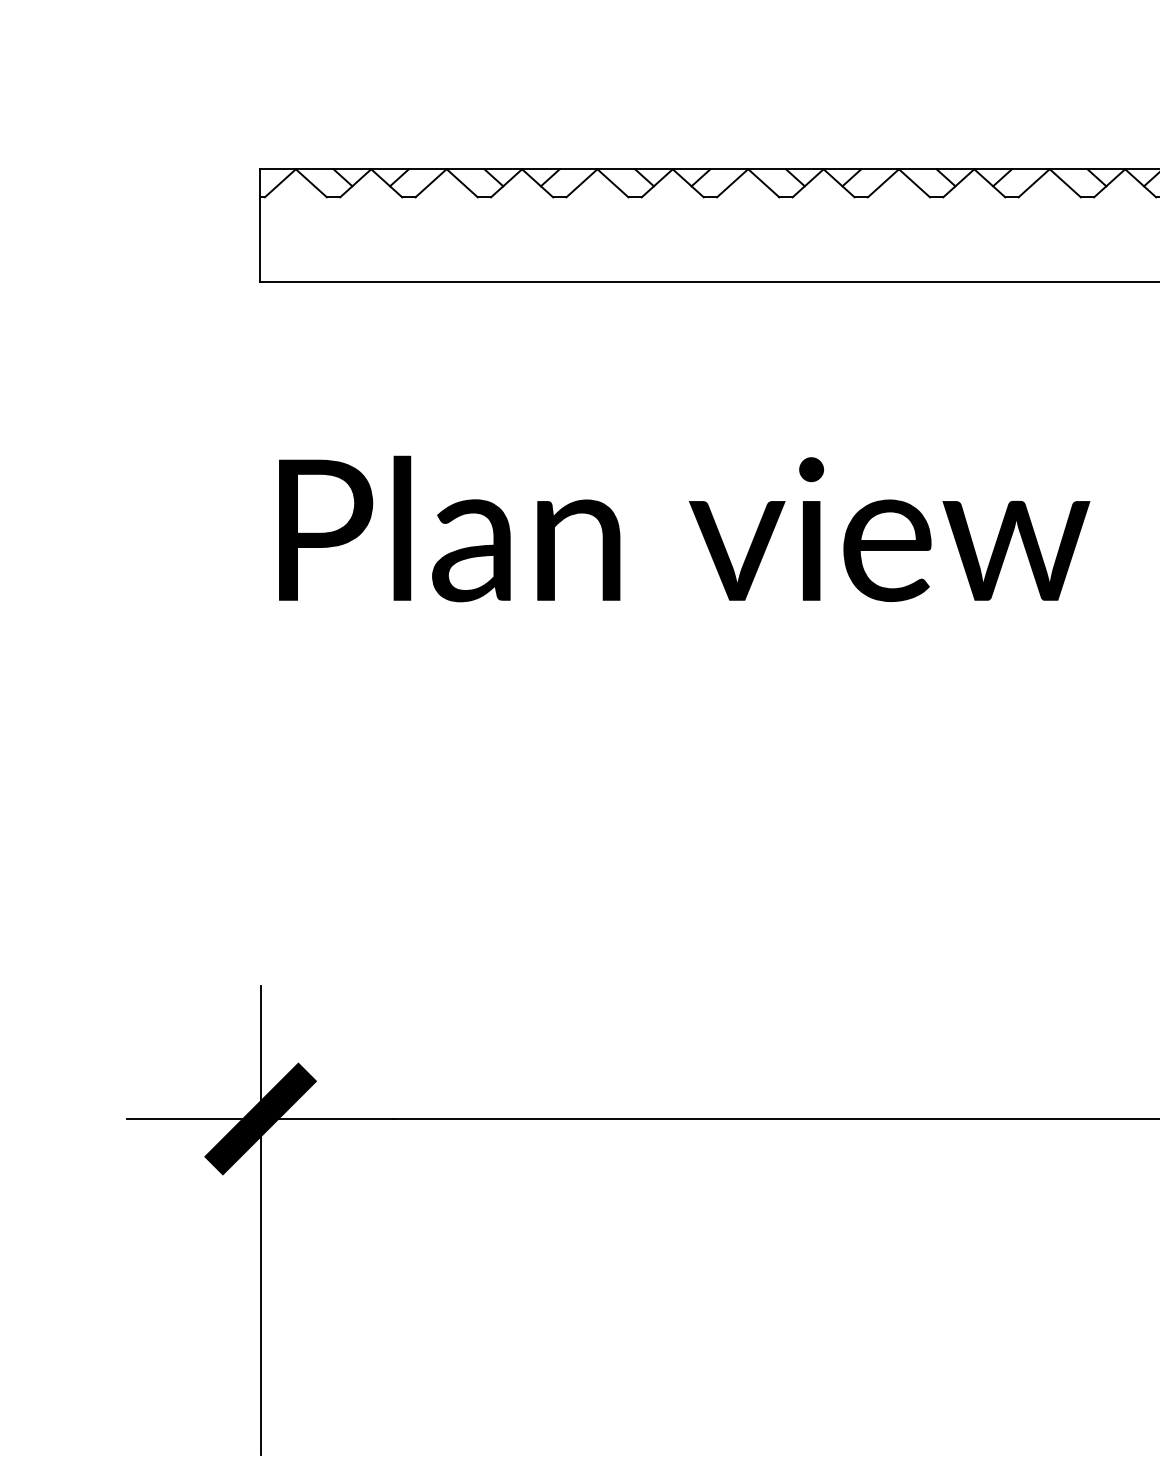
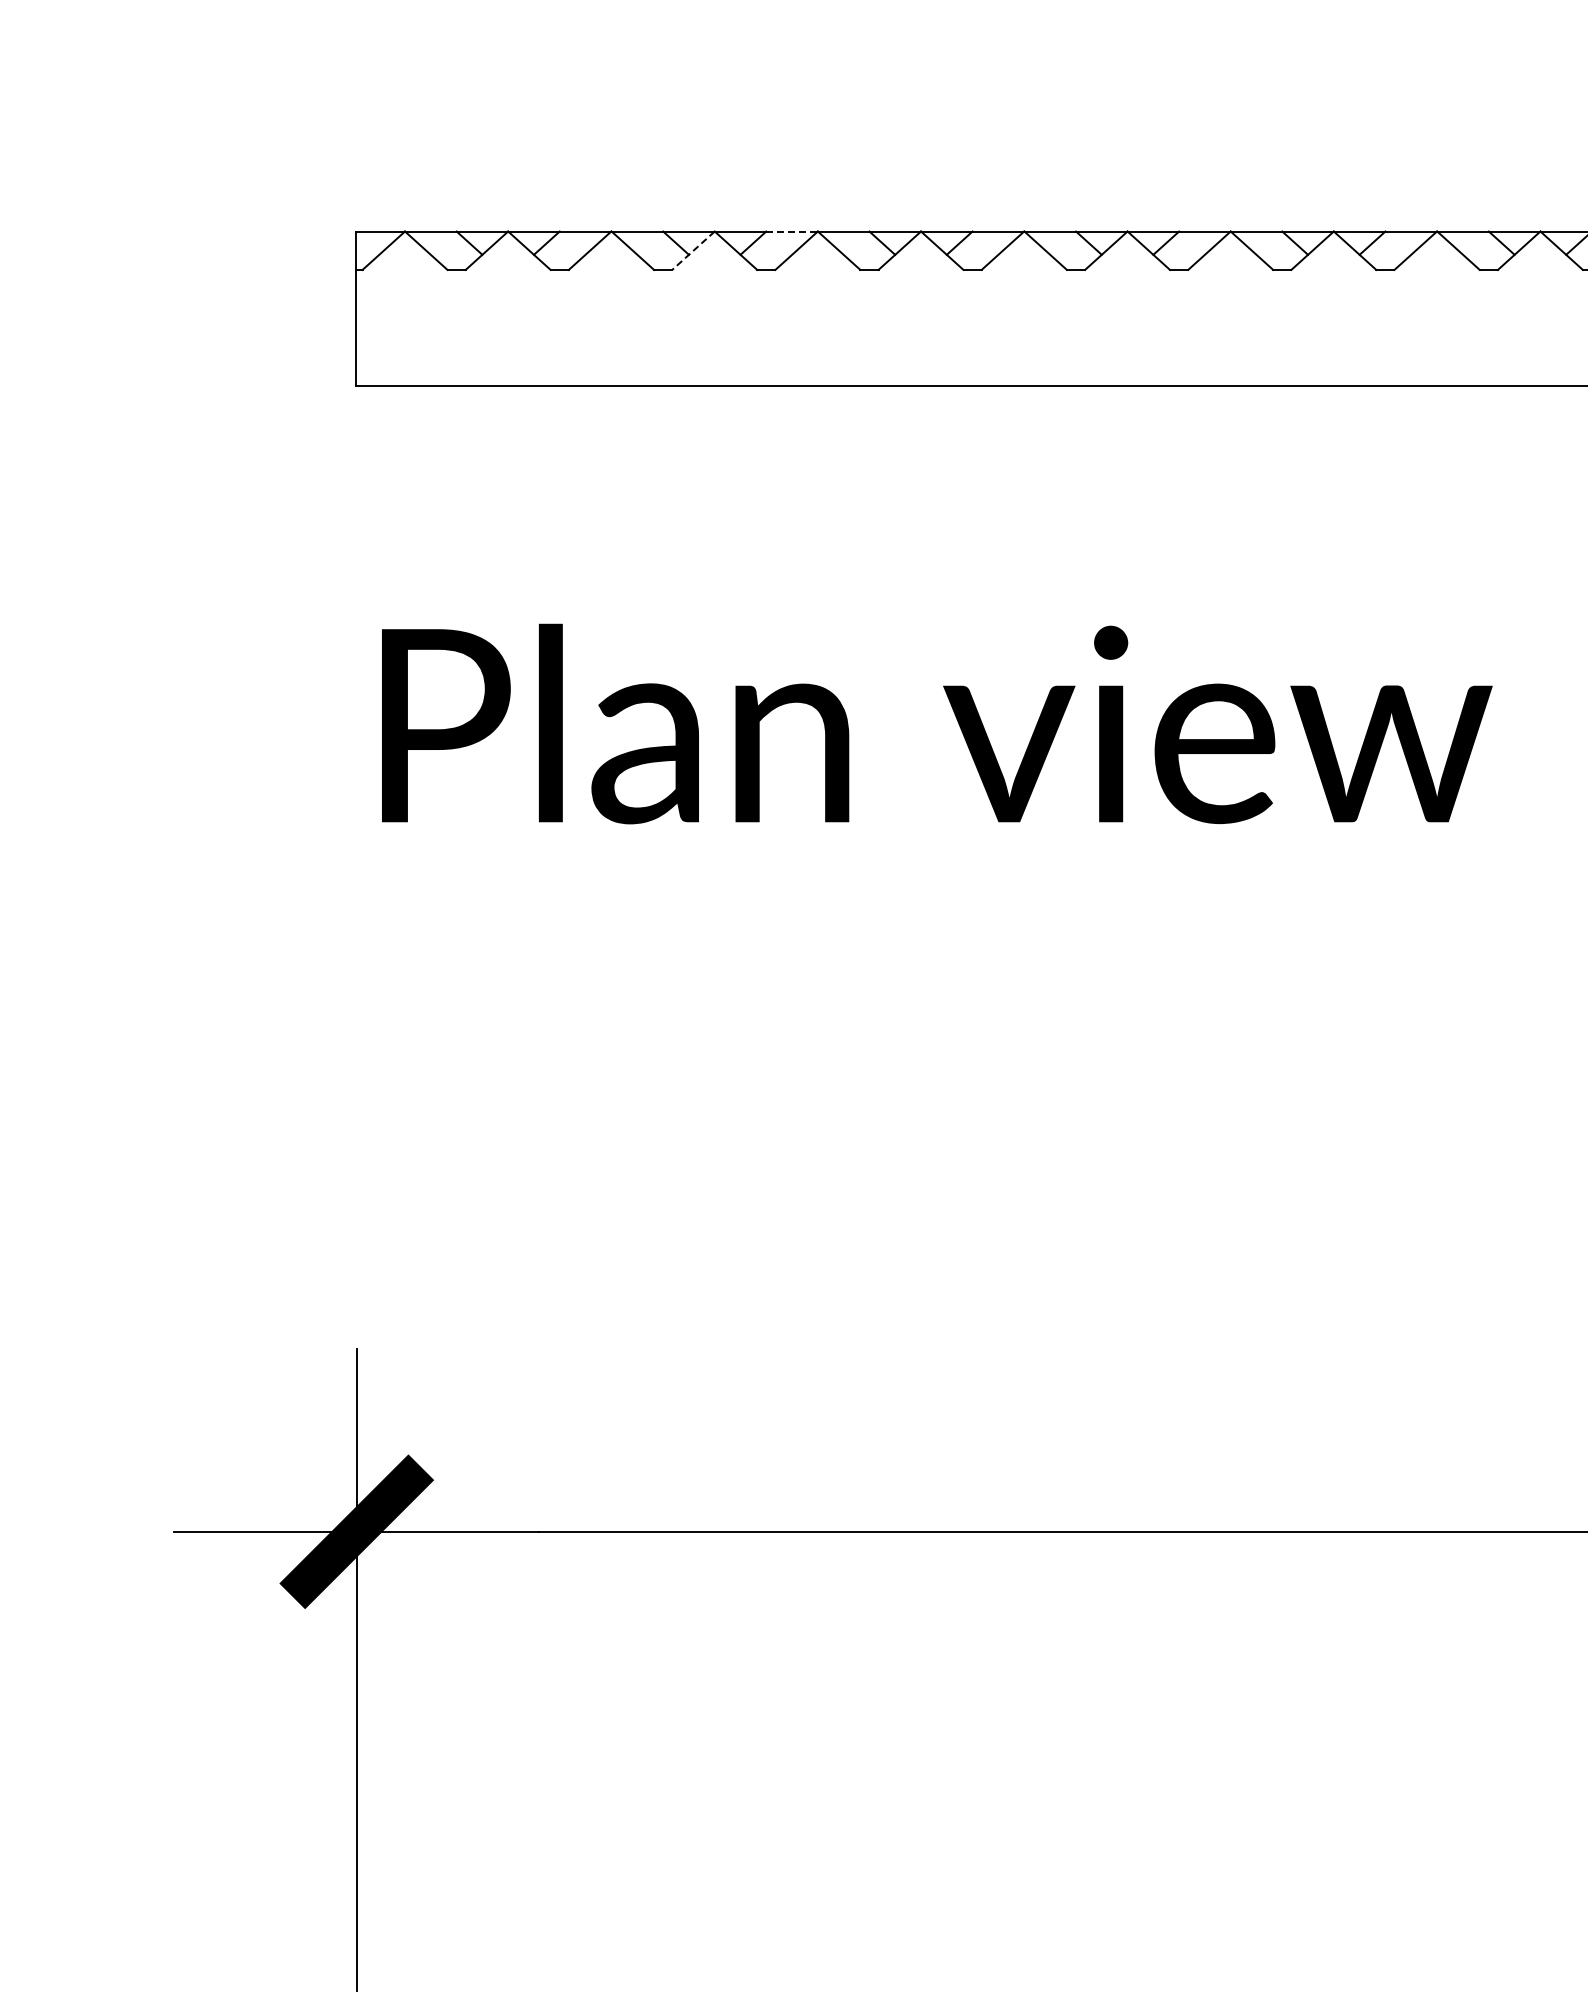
line: (578, 169) -> (792, 231), solid -> dashed
line: (506, 183) -> (693, 250), solid -> dashed

